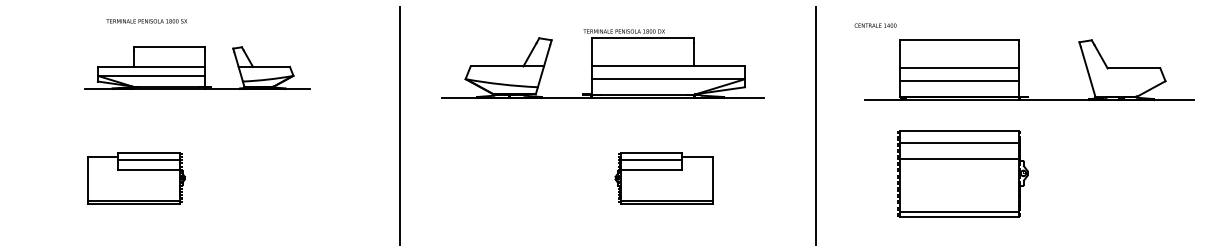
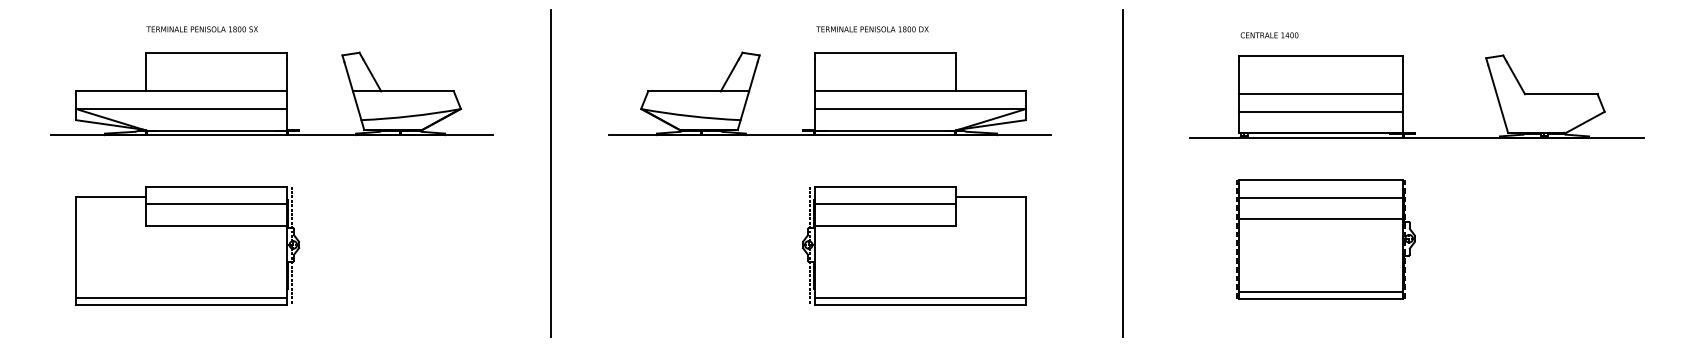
text: (875, 25) -> (1269, 35), moved
text: (624, 31) -> (872, 29), moved
part: (197, 67) -> (271, 93), size x1.43
part: (136, 178) -> (187, 245), size x1.67
part: (664, 178) -> (914, 245), size x1.67

